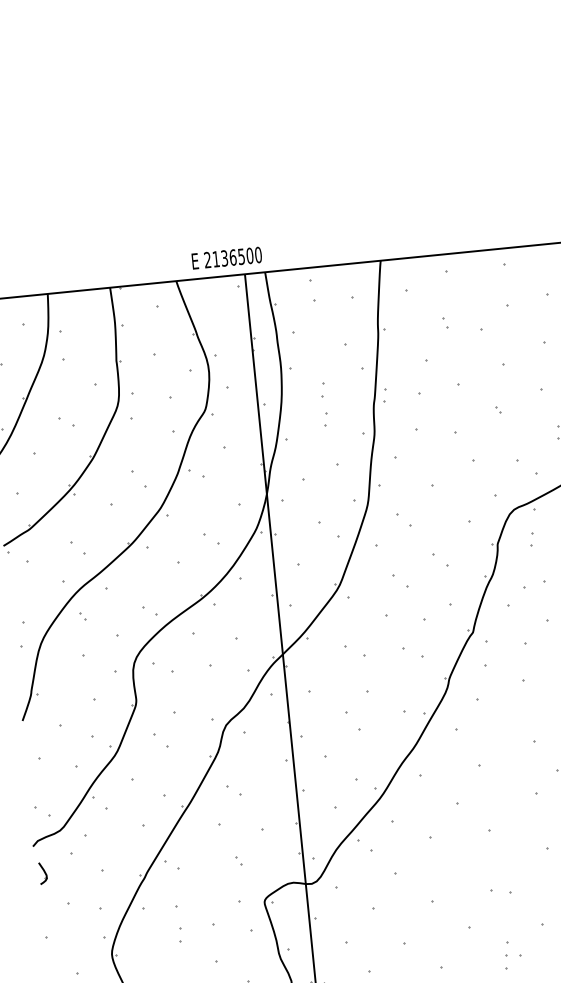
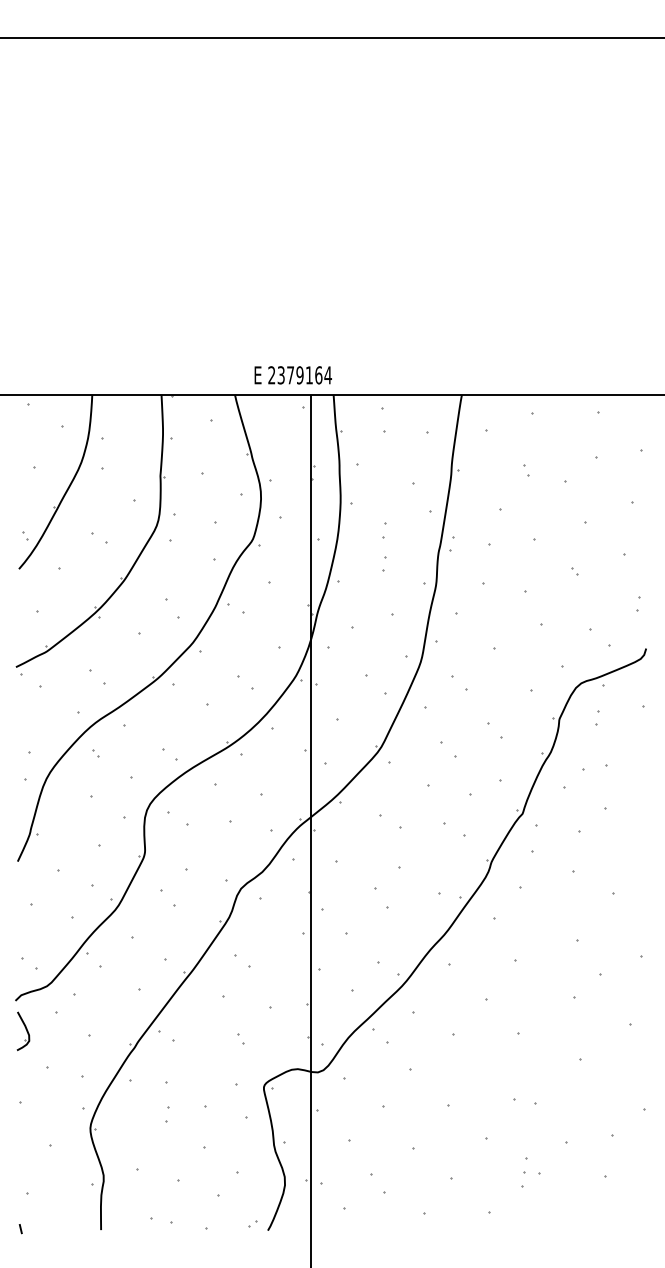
text: (237, 257) -> (304, 375), 2136500 -> 2379164
part: (43, 873) -> (23, 1031), size x1.6

